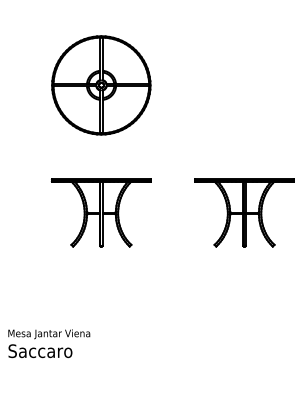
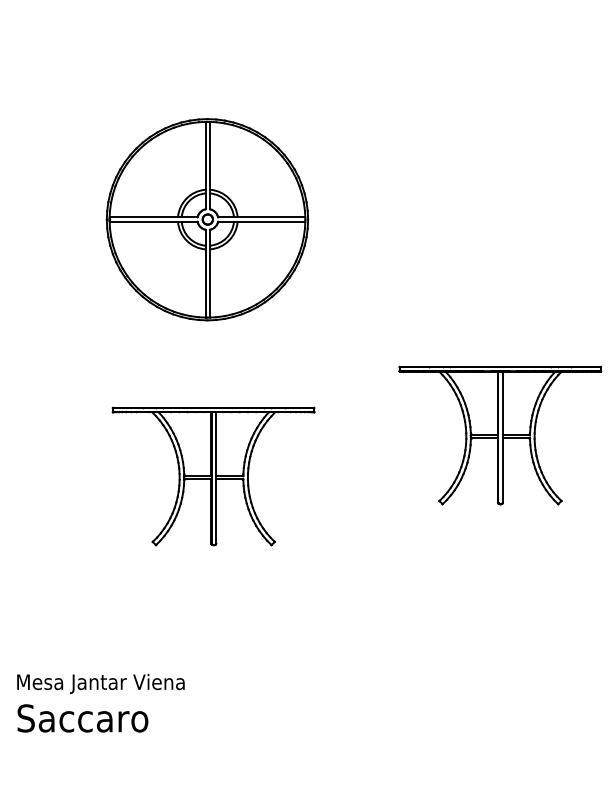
part: (101, 85) -> (207, 219), moved
part: (100, 212) -> (211, 475), moved

